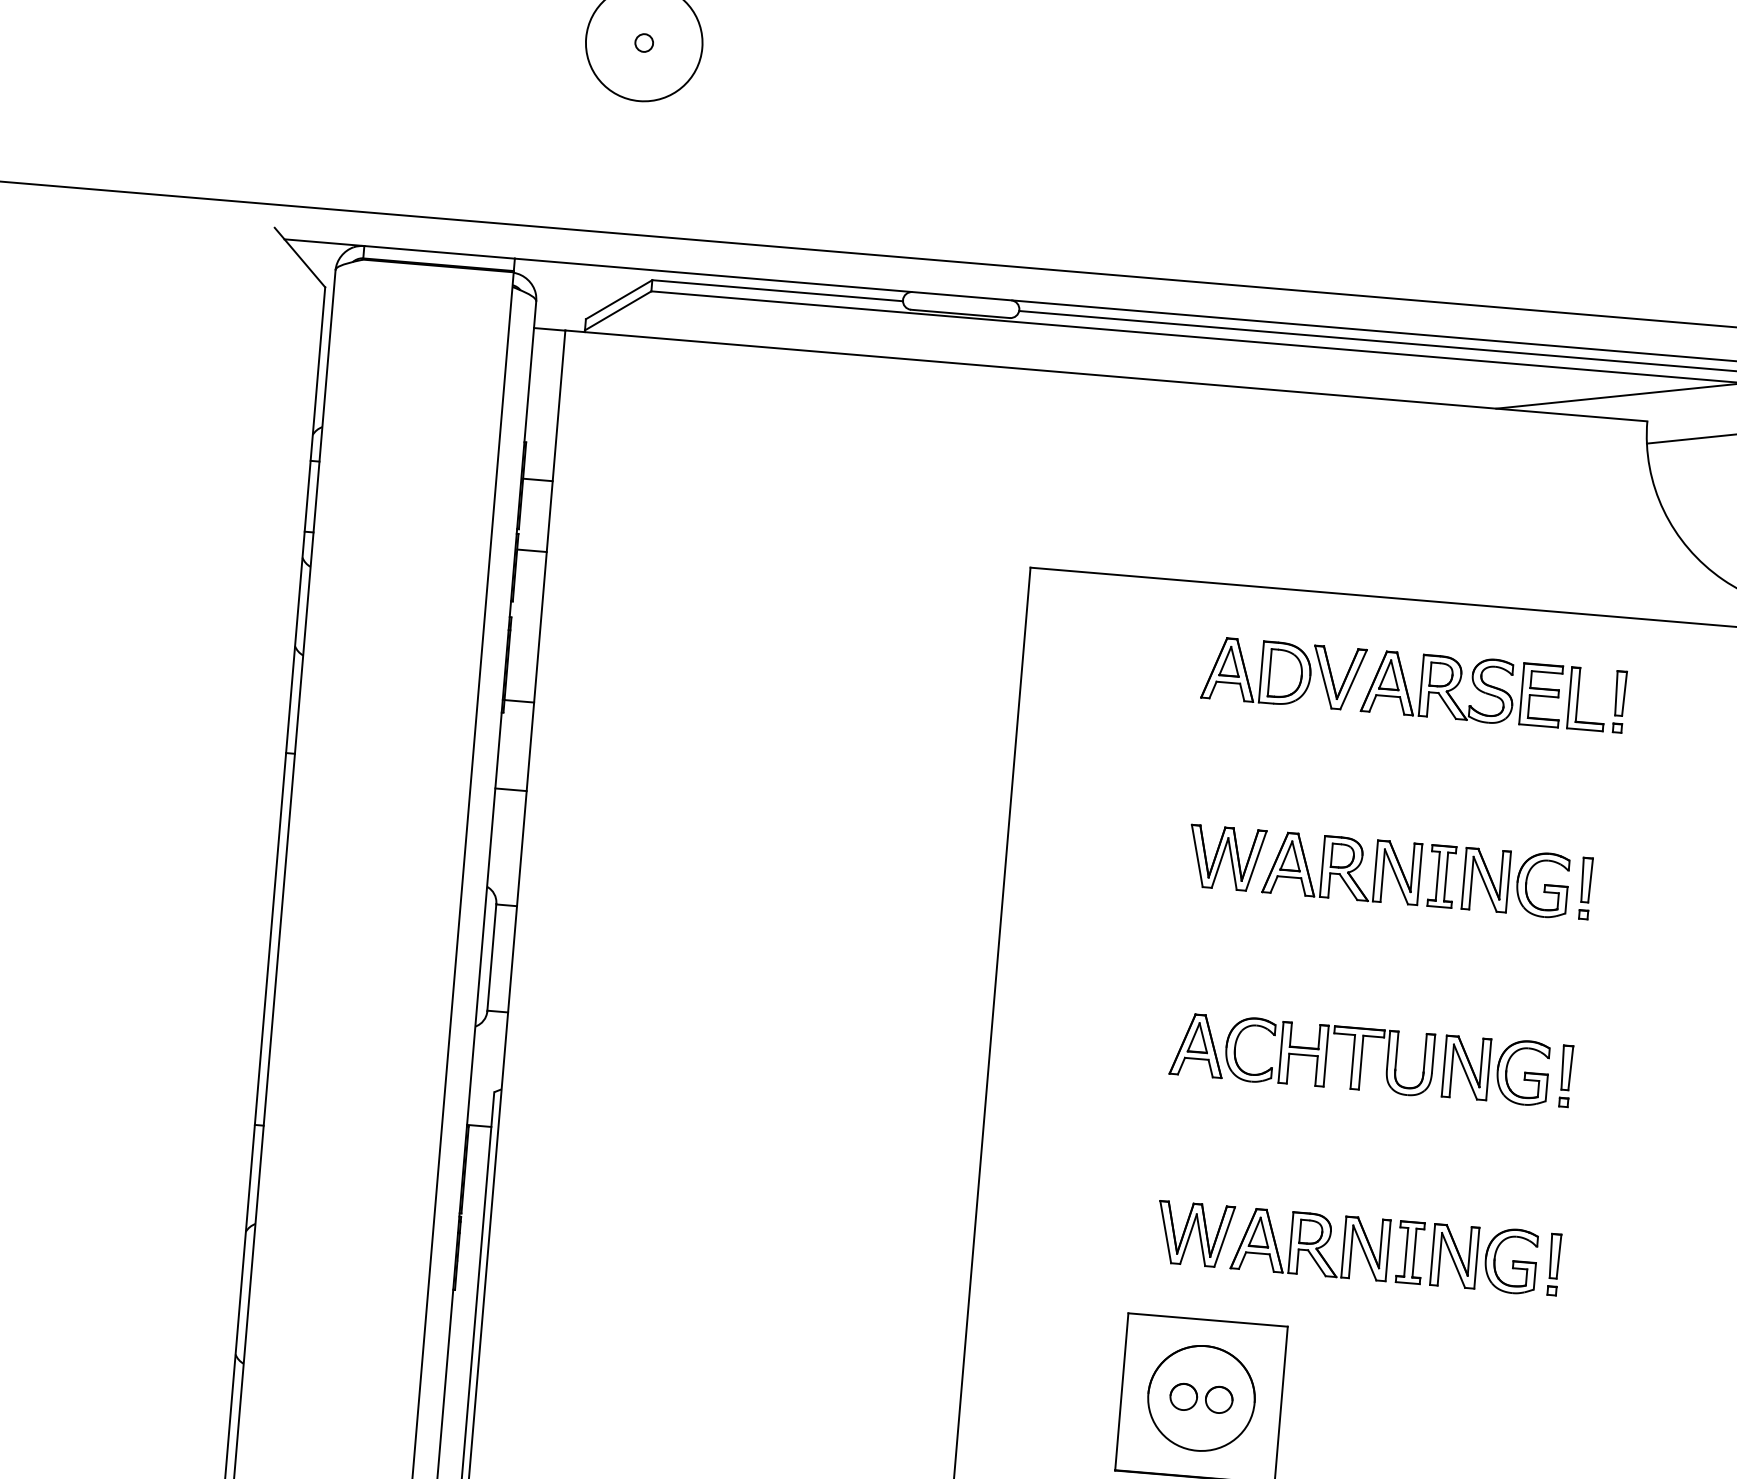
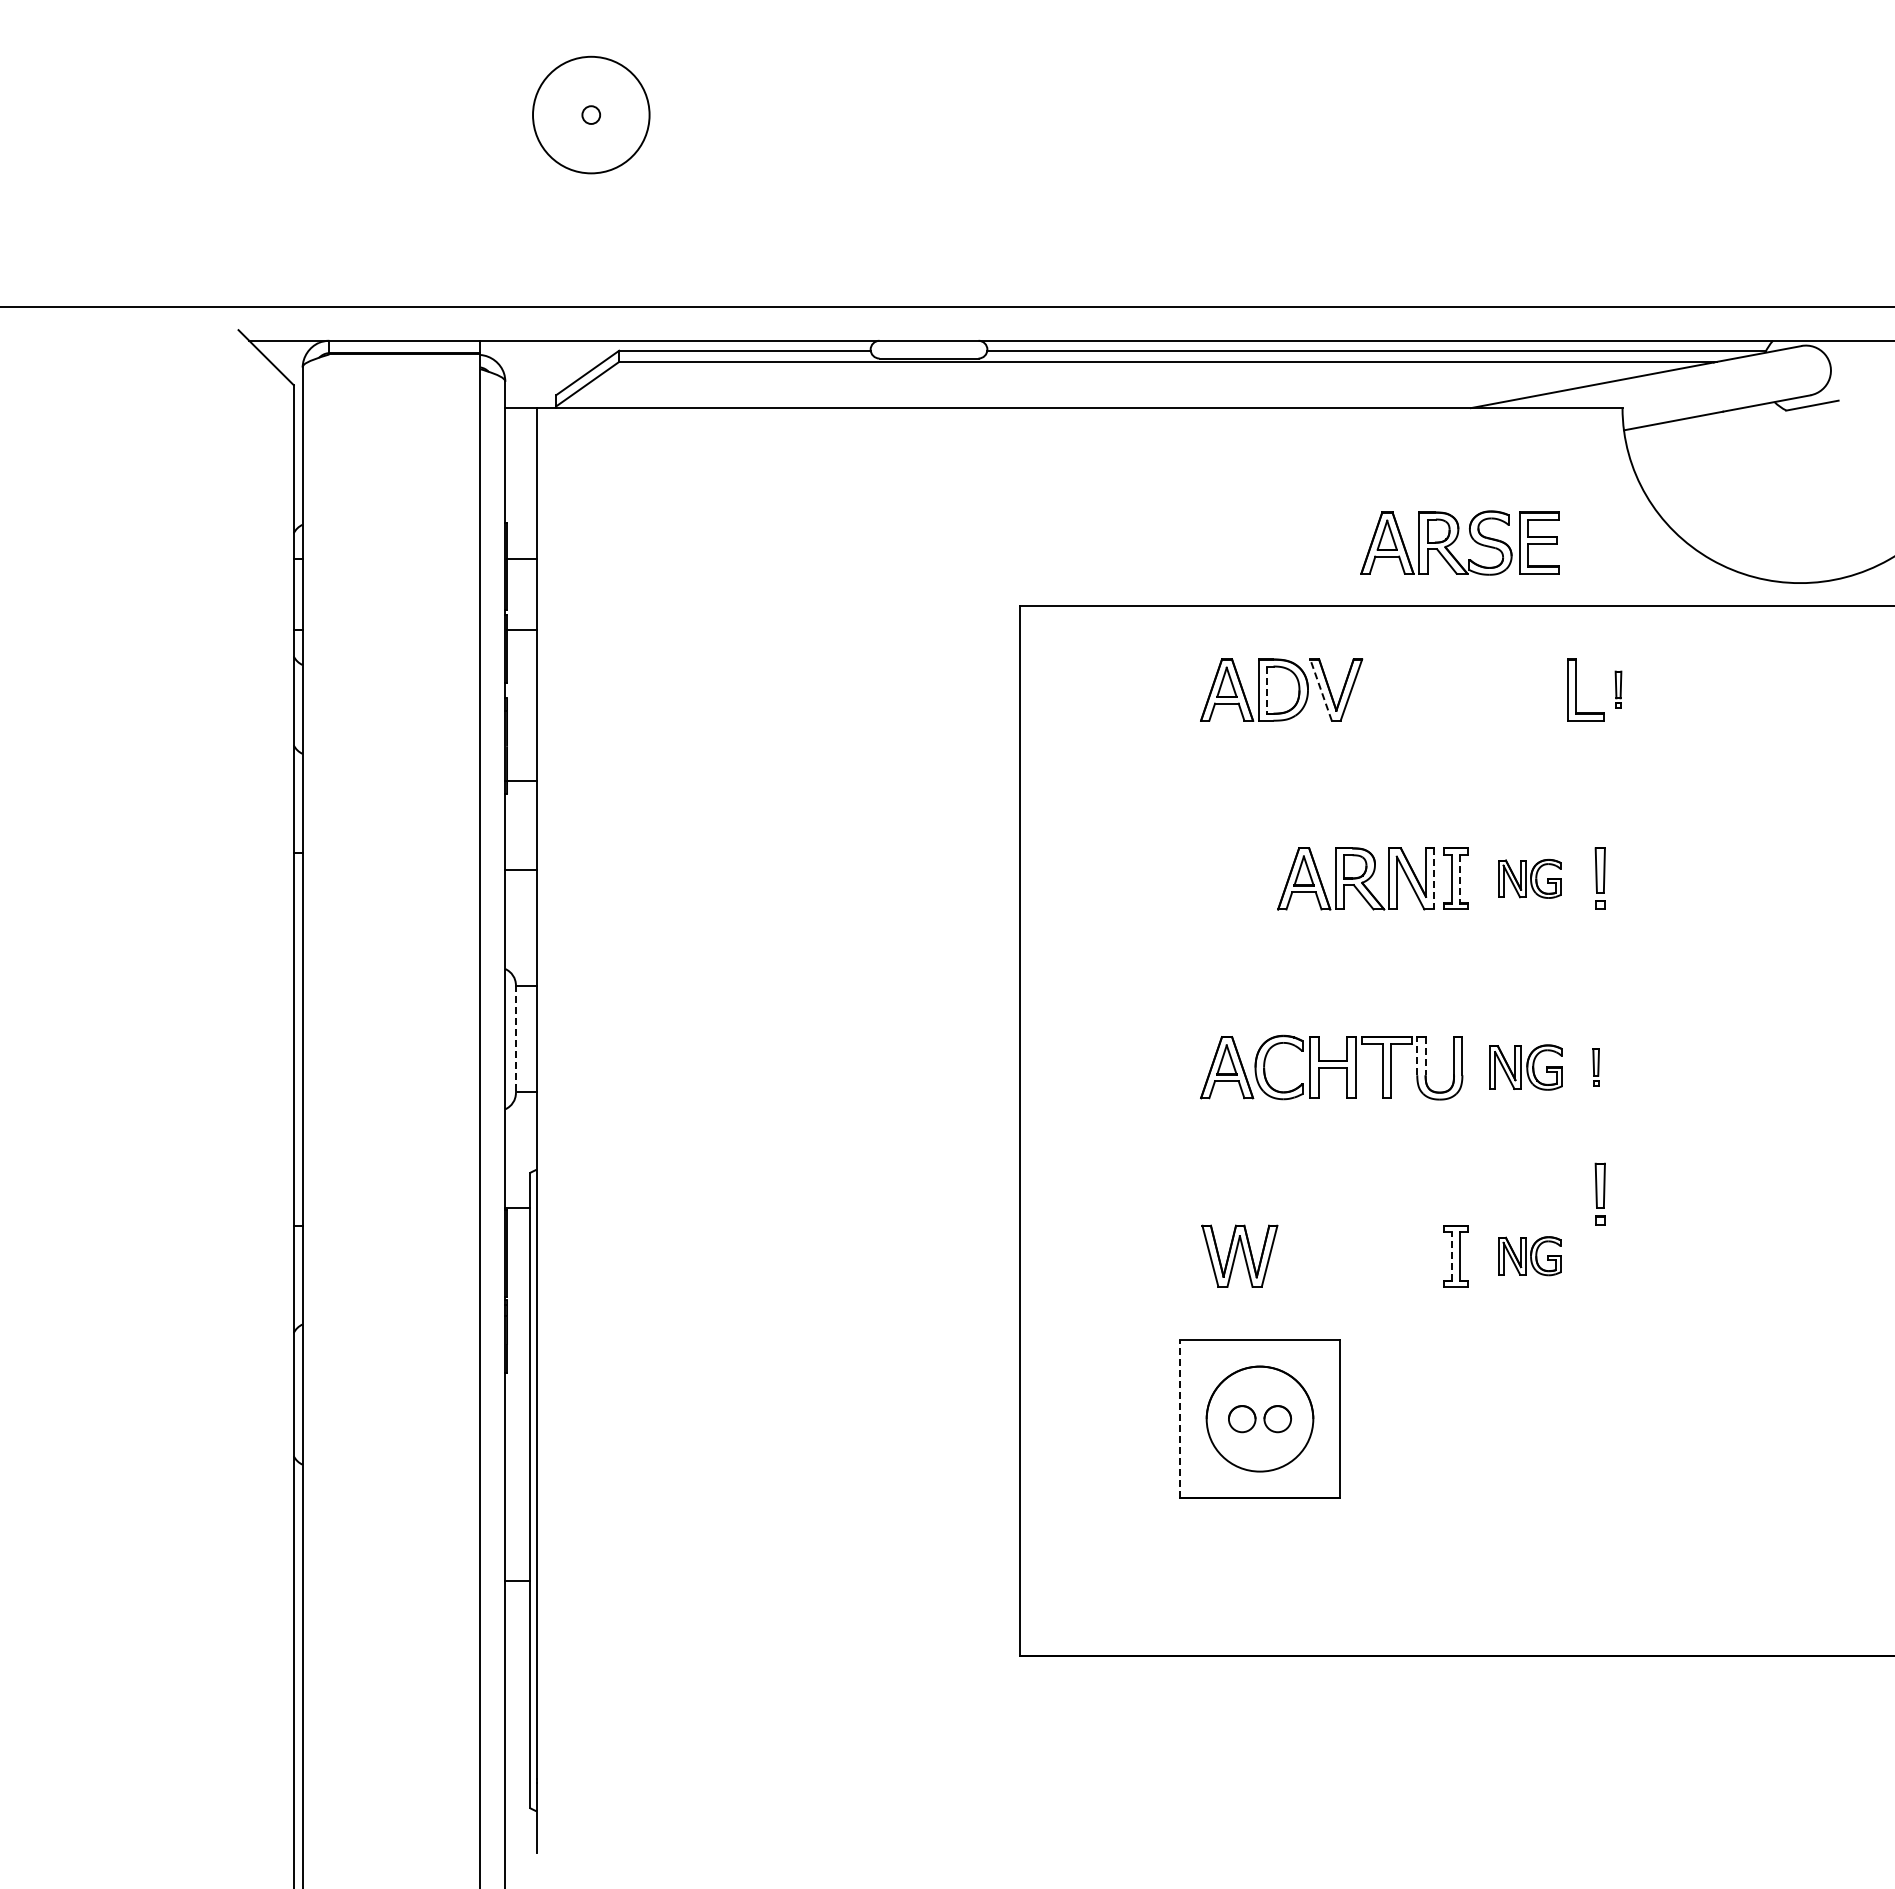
line: (1269, 673) -> (1267, 690), solid -> dashed
line: (1322, 676) -> (1320, 689), solid -> dashed
part: (1461, 688) -> (1459, 542), moved
part: (1619, 701) -> (1618, 689), size x0.6
part: (1226, 858) -> (1239, 878), removed
line: (1419, 874) -> (1433, 878), solid -> dashed
line: (1446, 877) -> (1460, 879), solid -> dashed
part: (1515, 882) -> (1529, 878), size x0.6
line: (491, 957) -> (515, 1039), solid -> dashed
line: (1388, 1049) -> (1417, 1055), solid -> dashed
line: (1396, 1050) -> (1425, 1056), solid -> dashed
part: (1495, 1070) -> (1525, 1067), size x0.7
part: (1565, 1076) -> (1595, 1067), size x0.6
part: (1310, 1243) -> (1355, 1255), removed
line: (1406, 1251) -> (1451, 1255), solid -> dashed
part: (1483, 1257) -> (1529, 1255), size x0.6
part: (1553, 1263) -> (1599, 1193), moved
line: (1122, 1392) -> (1180, 1419), solid -> dashed

